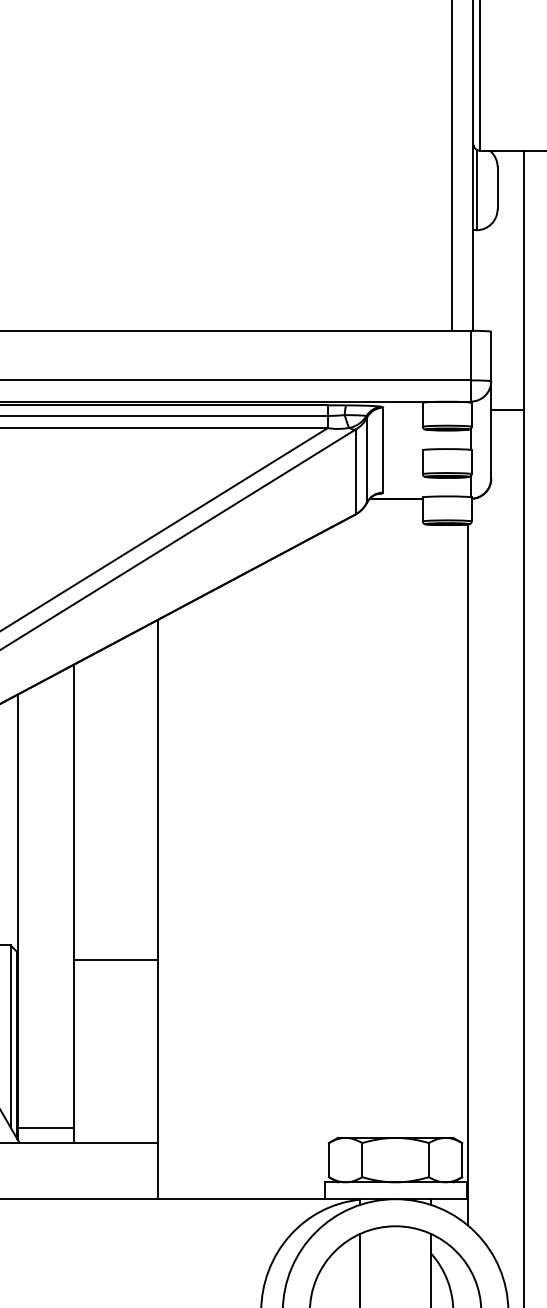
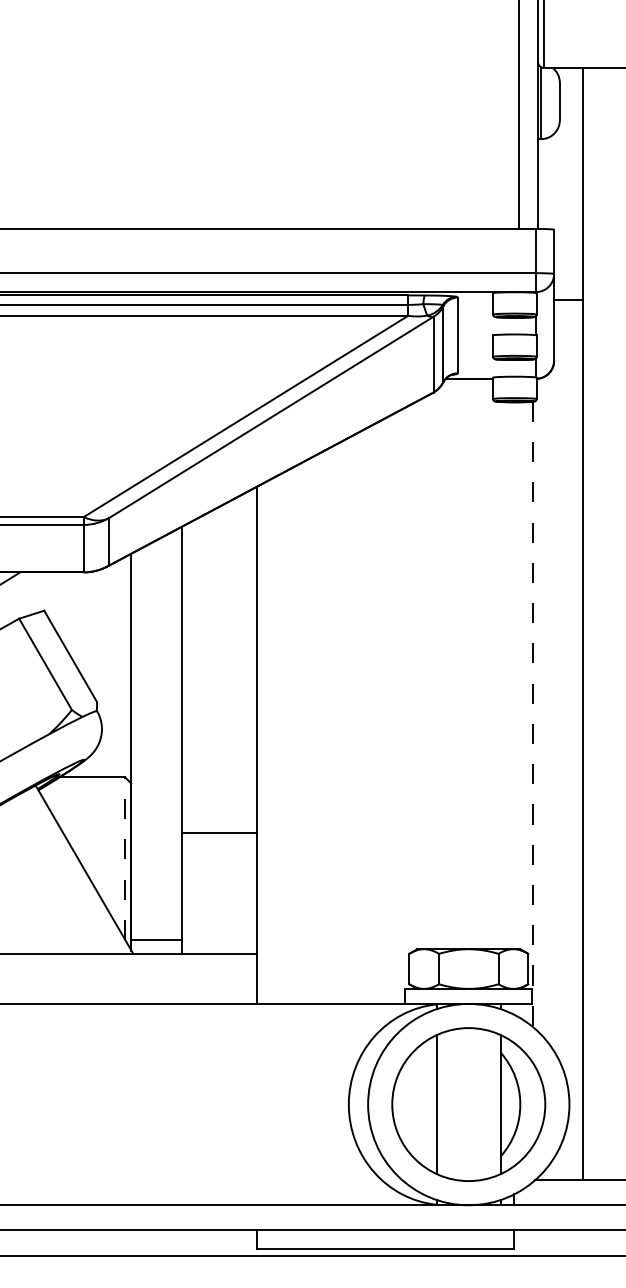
line: (468, 874) -> (533, 714), solid -> dashed
line: (116, 960) -> (219, 833), moved
line: (10, 1036) -> (125, 858), solid -> dashed

